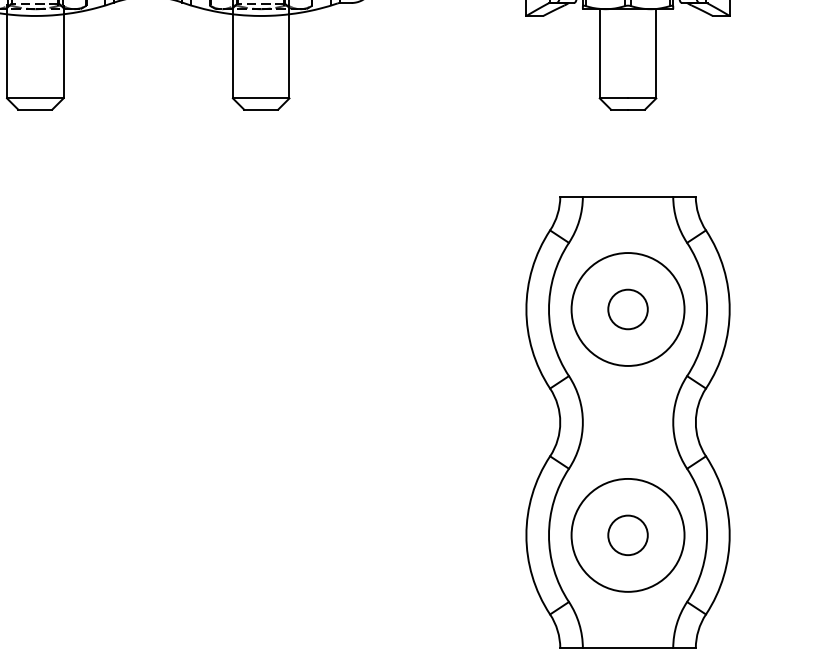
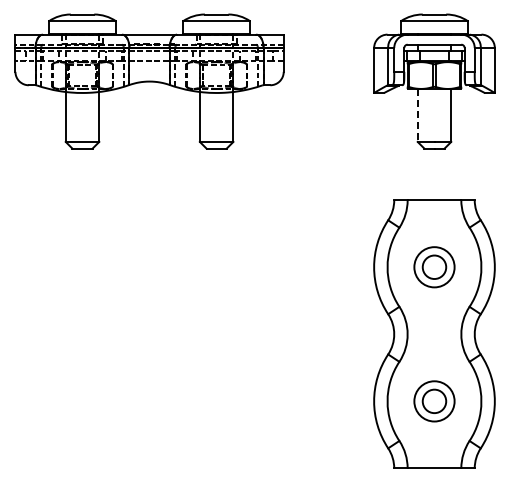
line: (599, 53) -> (417, 115), solid -> dashed
circle: (628, 308) -> (434, 266), size x0.6
circle: (628, 533) -> (434, 400), size x0.6

